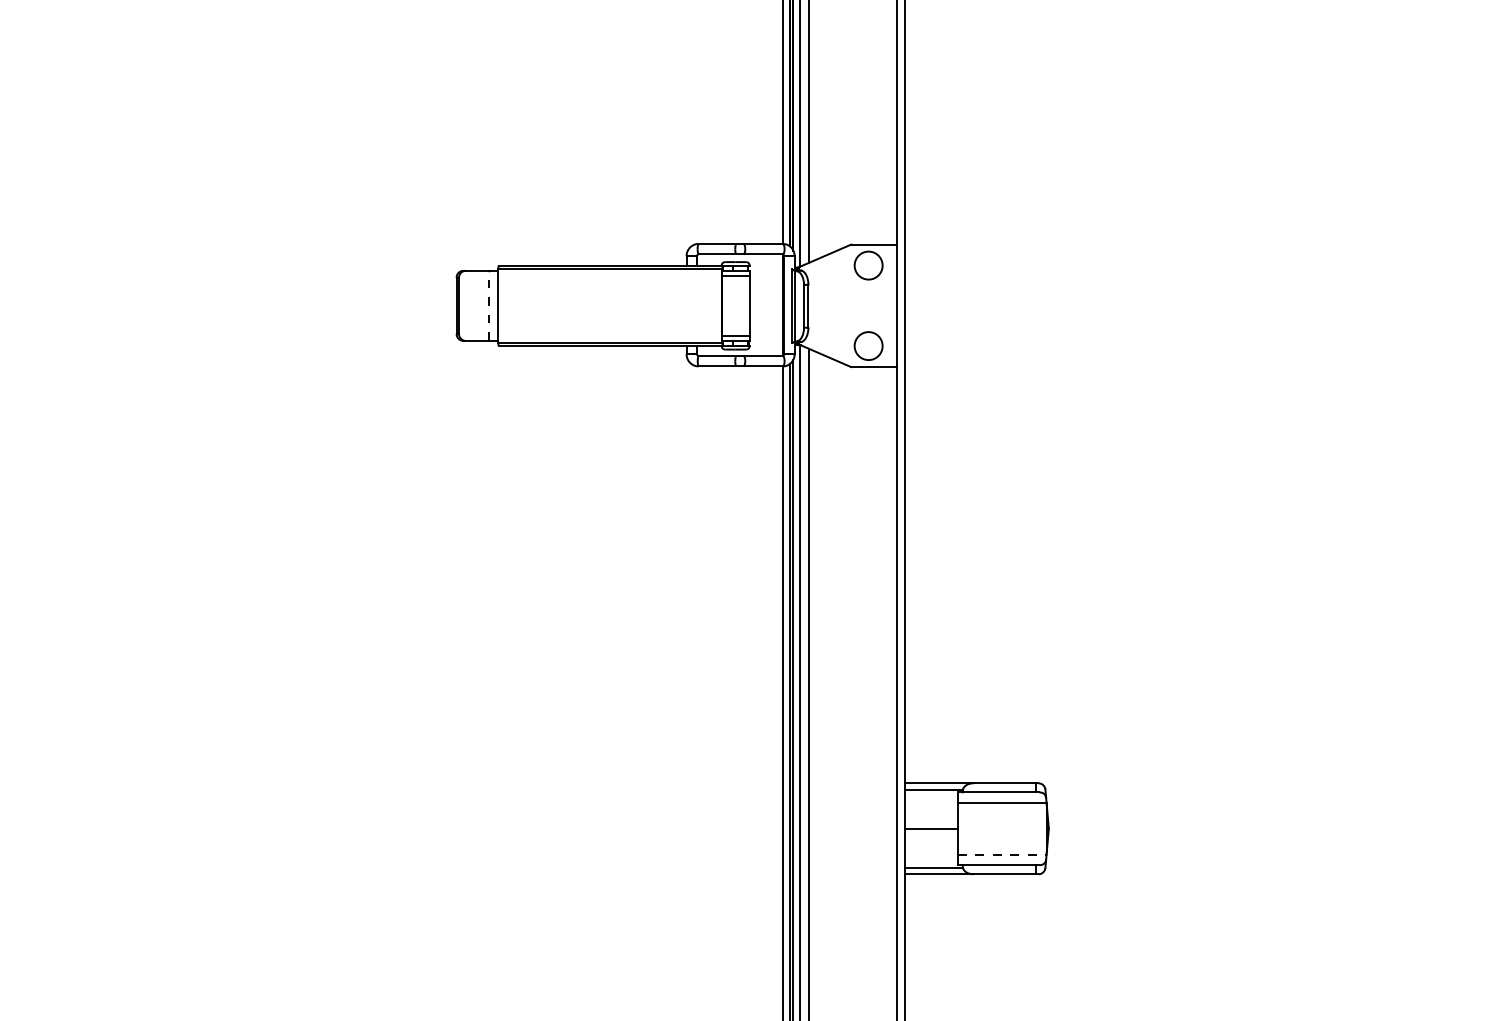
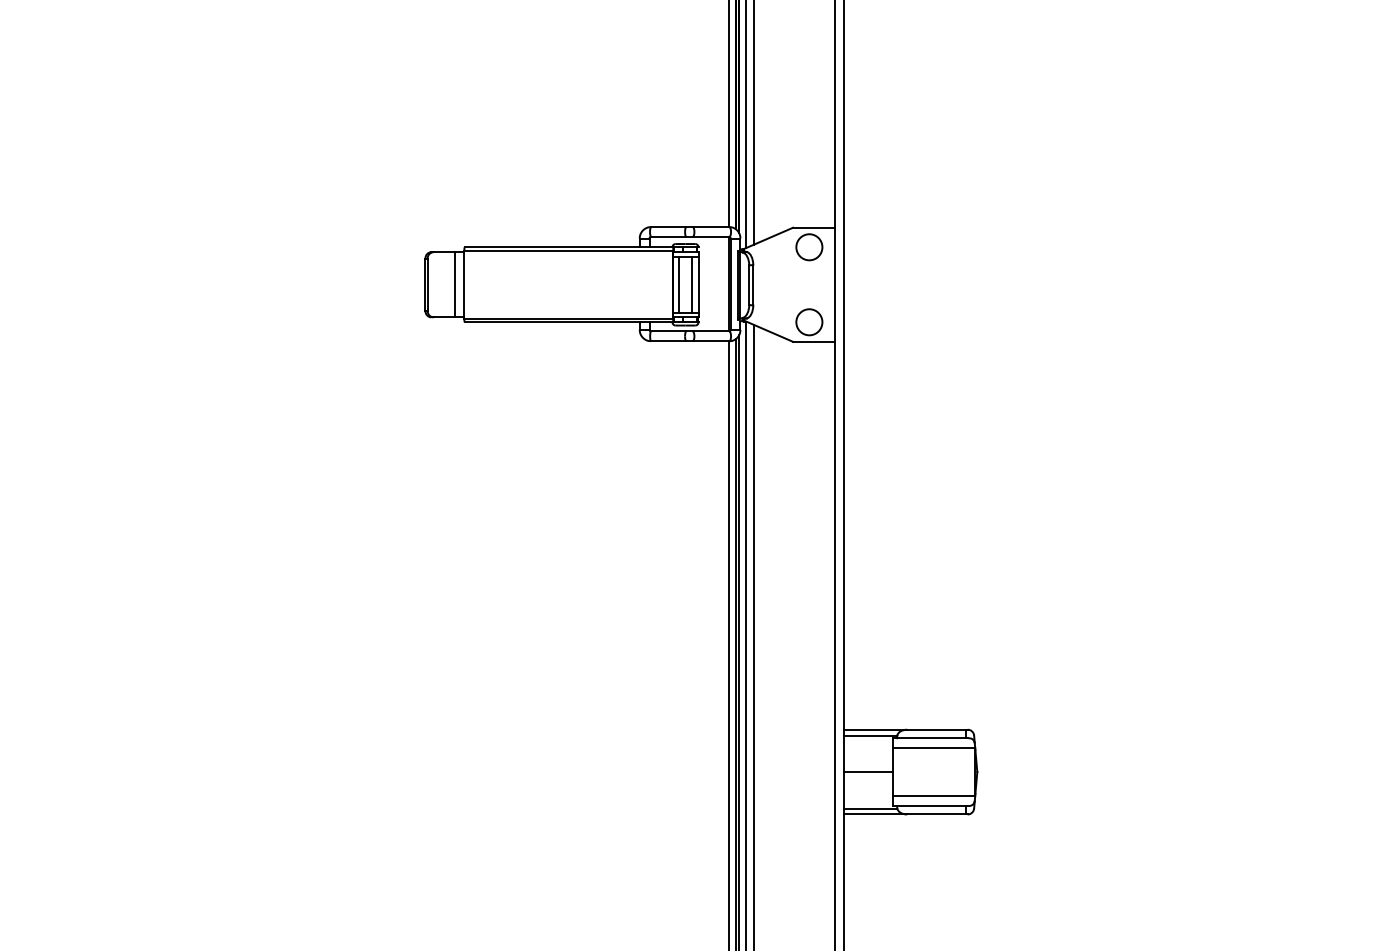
line: (488, 305) -> (455, 284), dashed -> solid
line: (728, 305) -> (678, 284), added
line: (743, 305) -> (692, 284), added
line: (1002, 854) -> (934, 796), dashed -> solid

